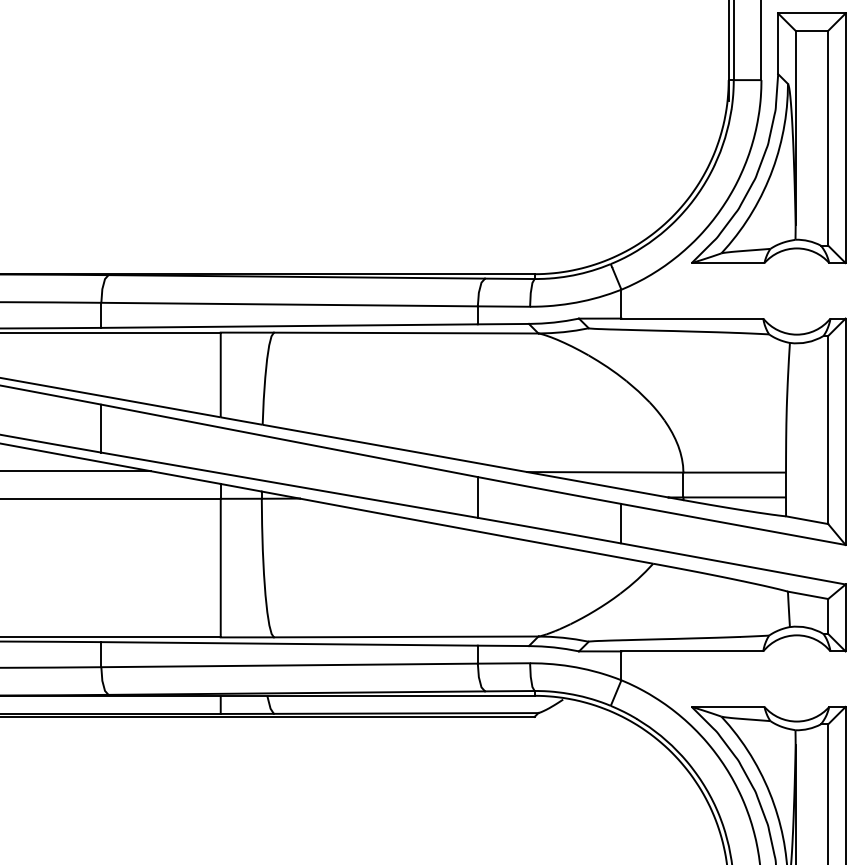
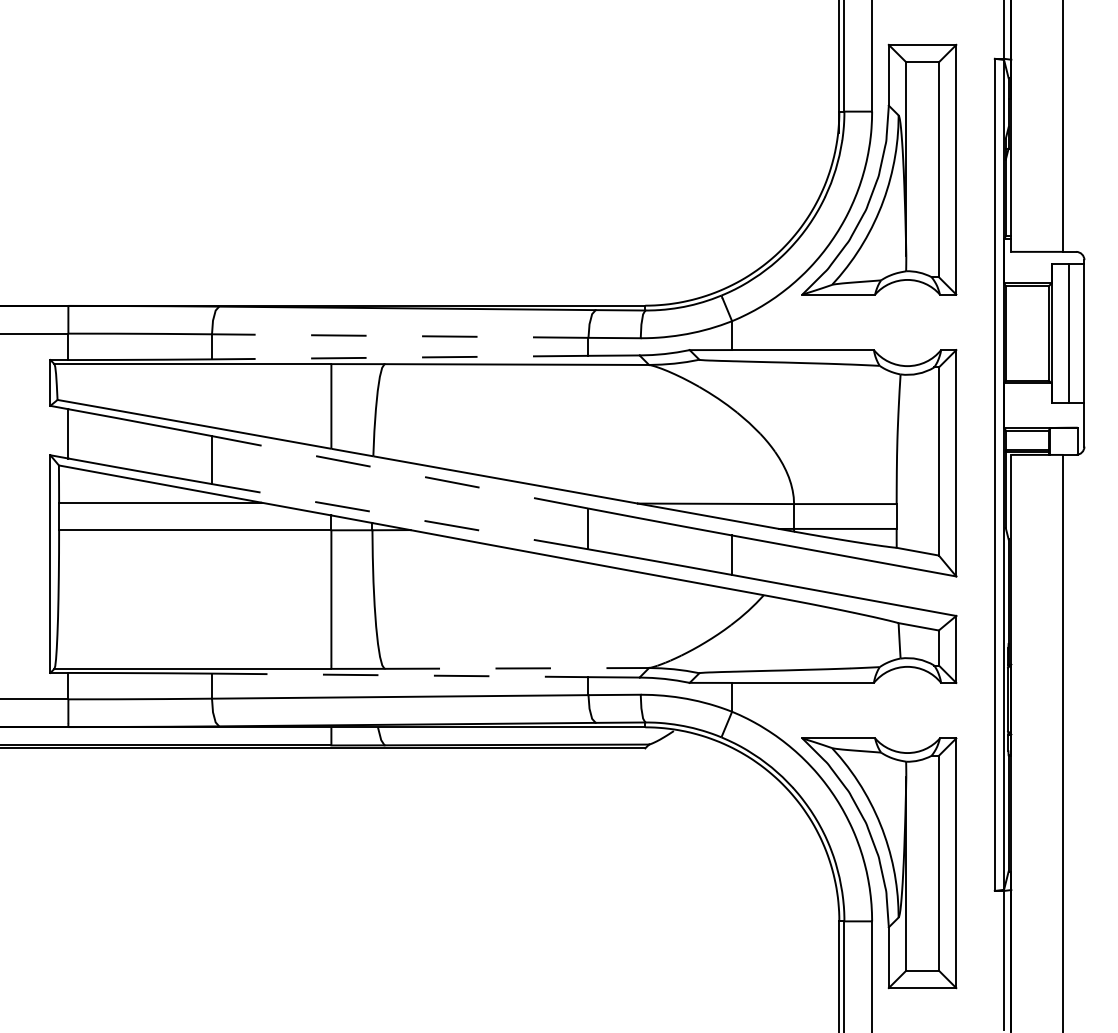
line: (288, 305) -> (399, 336), solid -> dashed
line: (288, 326) -> (399, 357), solid -> dashed
line: (289, 441) -> (400, 472), solid -> dashed
line: (288, 485) -> (399, 516), solid -> dashed
line: (406, 637) -> (517, 668), solid -> dashed
line: (289, 644) -> (400, 675), solid -> dashed

